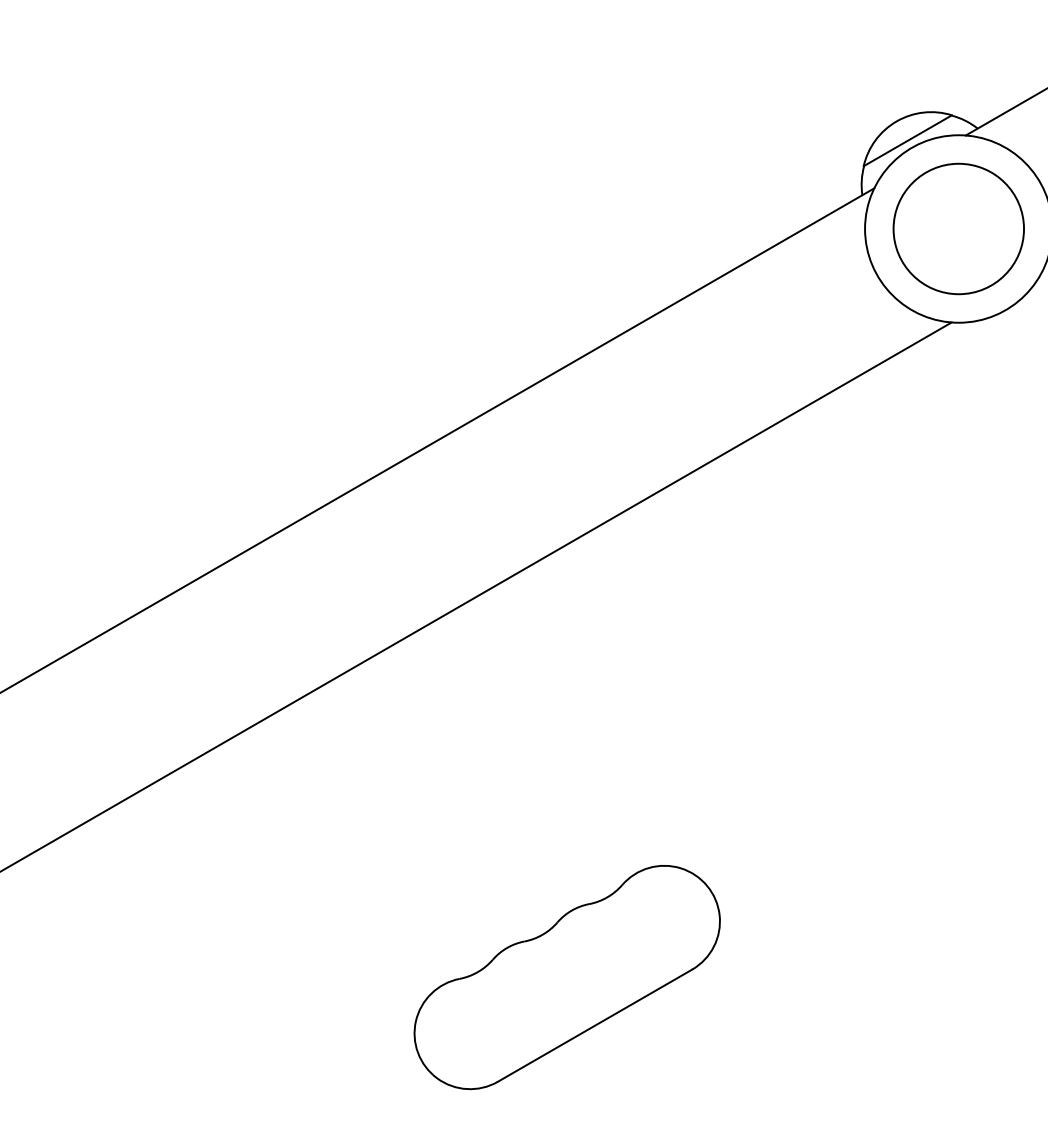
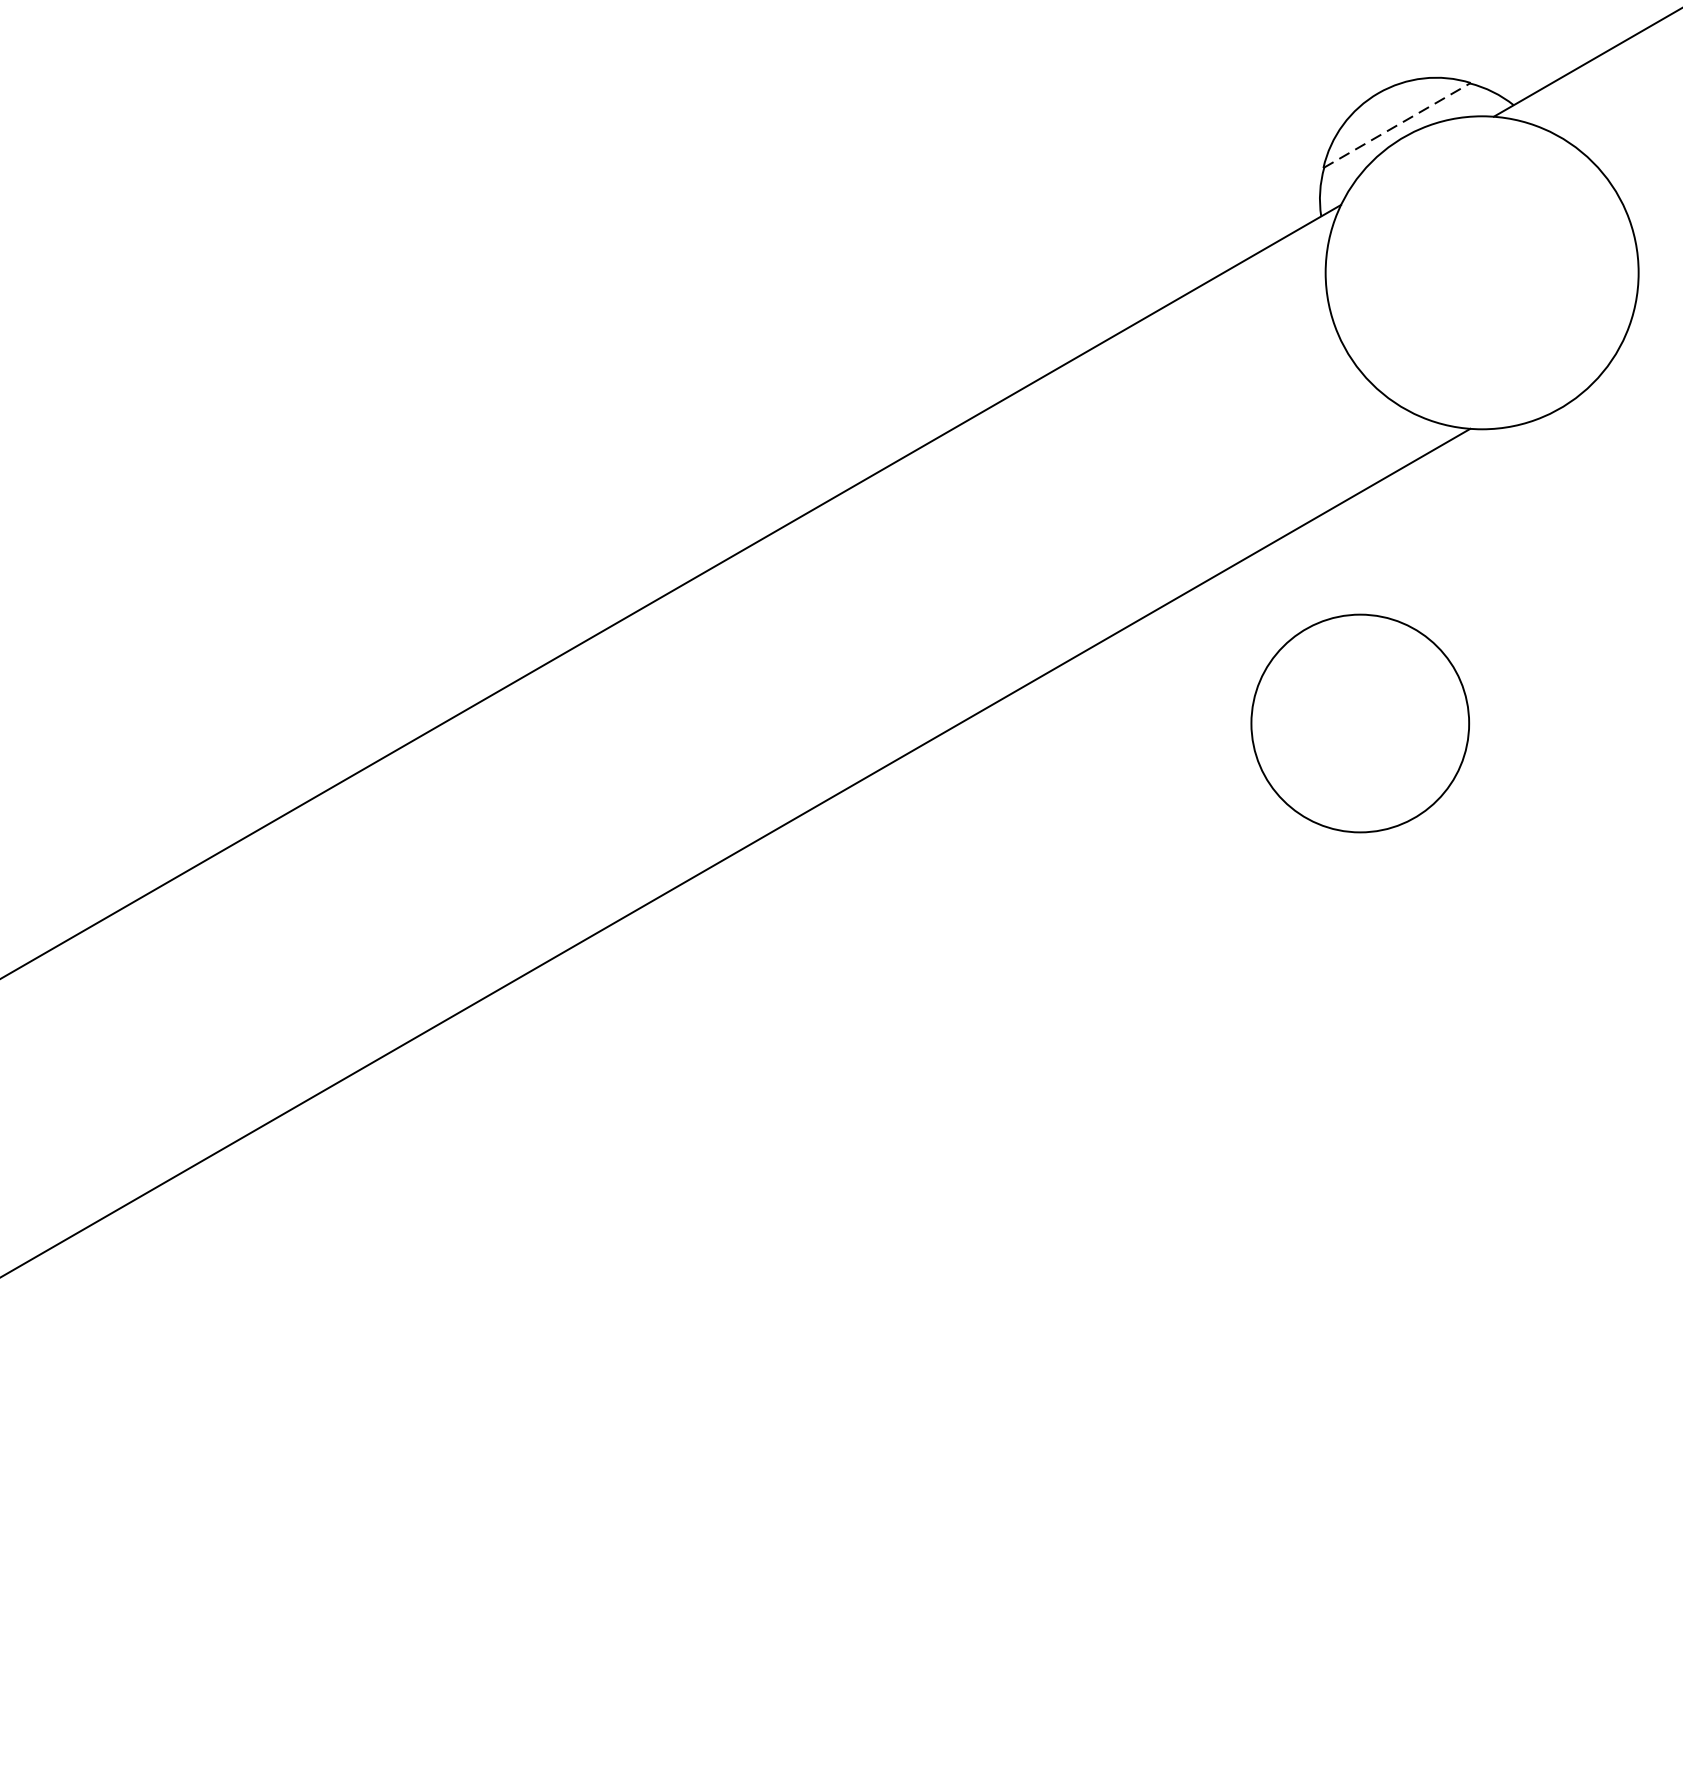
line: (907, 140) -> (1396, 125), solid -> dashed
circle: (958, 228) -> (1359, 722), moved
part: (566, 977) -> (827, 1522), removed

